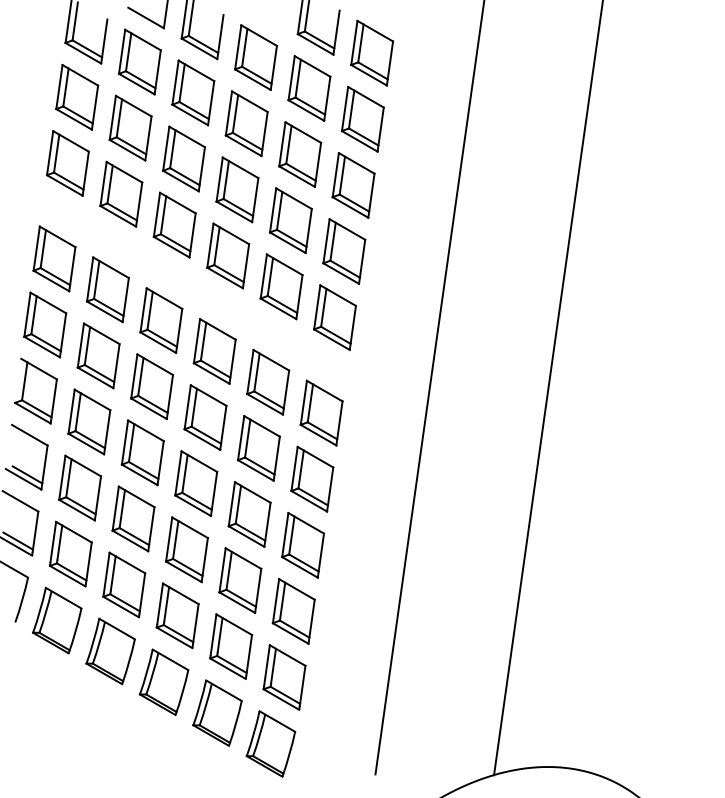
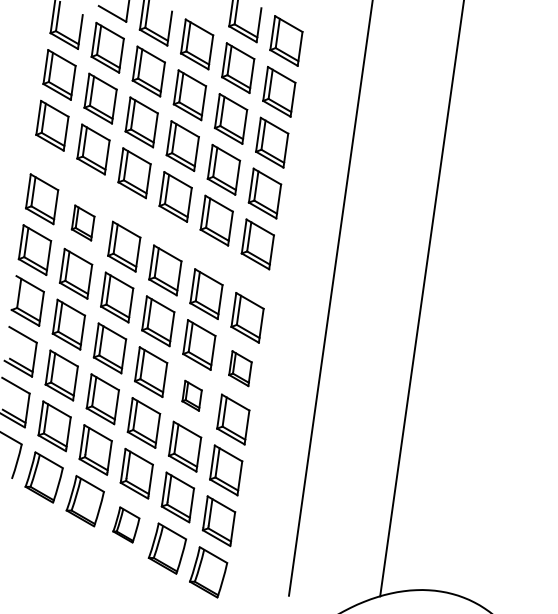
part: (107, 289) -> (82, 222), size x0.7
part: (312, 478) -> (240, 368), size x0.7
part: (249, 514) -> (192, 395), size x0.6
part: (163, 682) -> (125, 525), size x0.7

